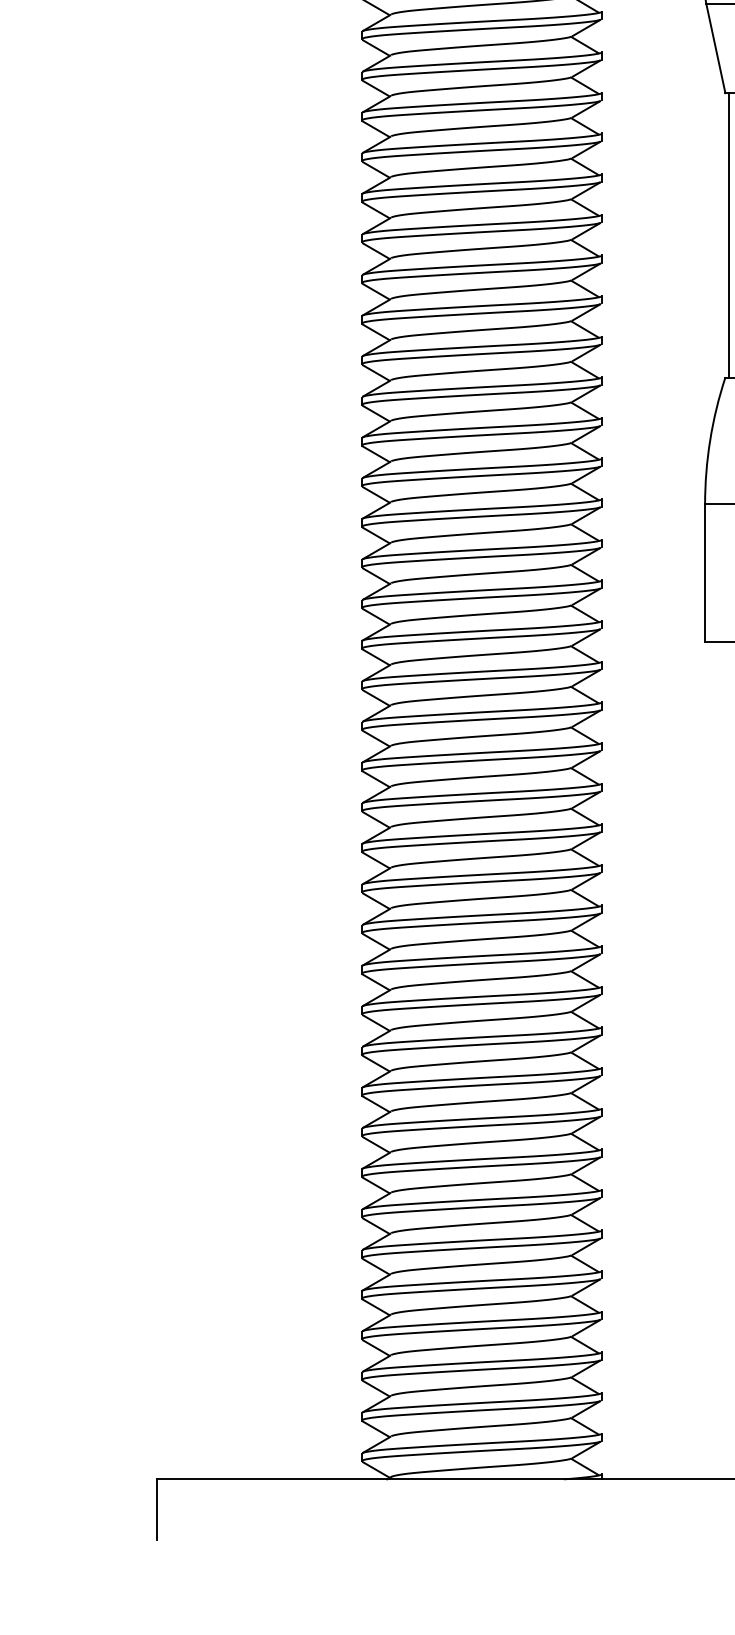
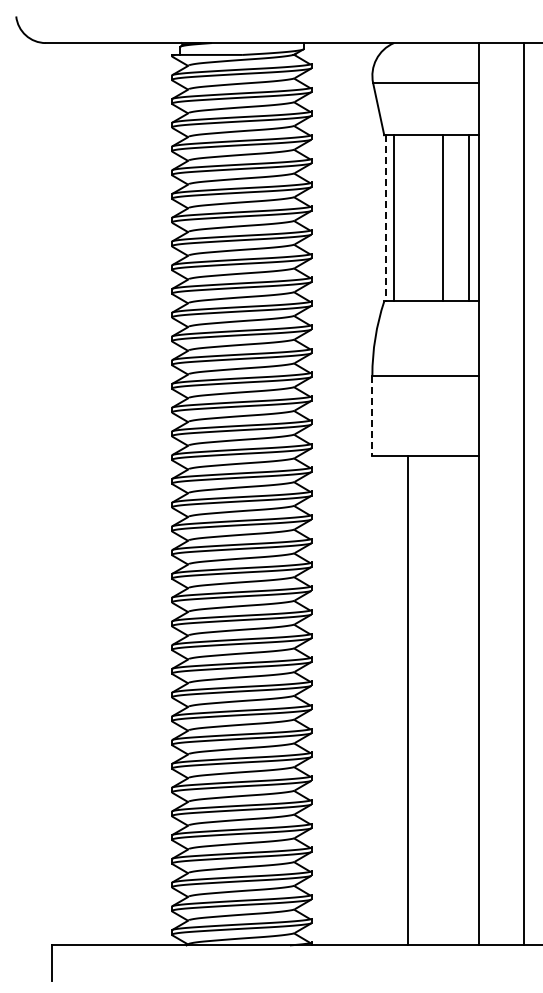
line: (729, 235) -> (386, 218), solid -> dashed
line: (705, 574) -> (372, 416), solid -> dashed

